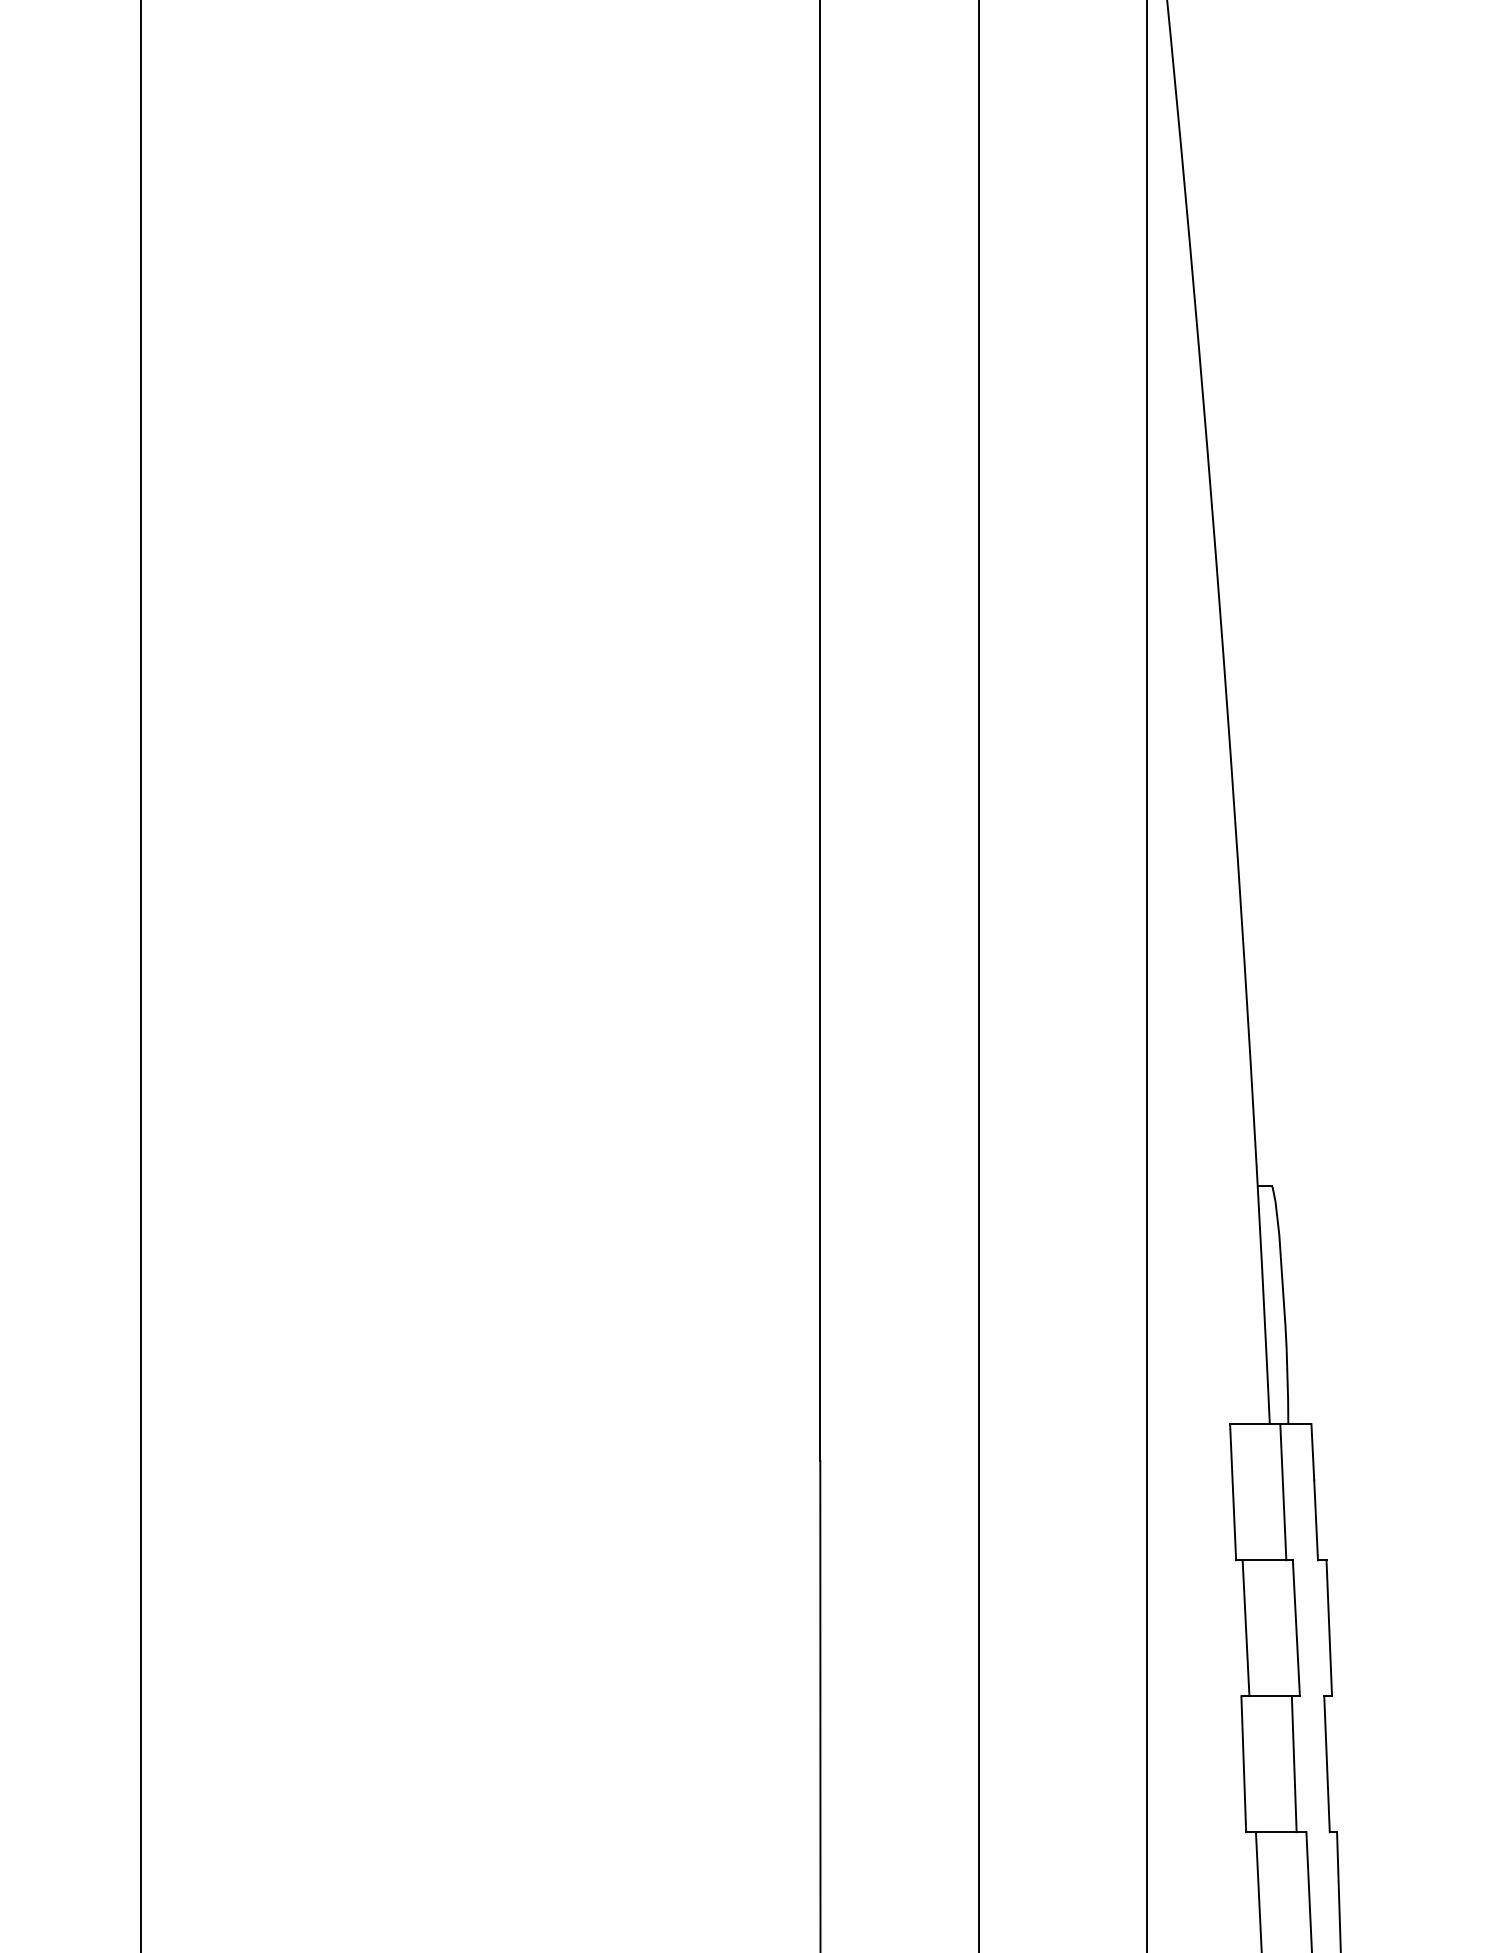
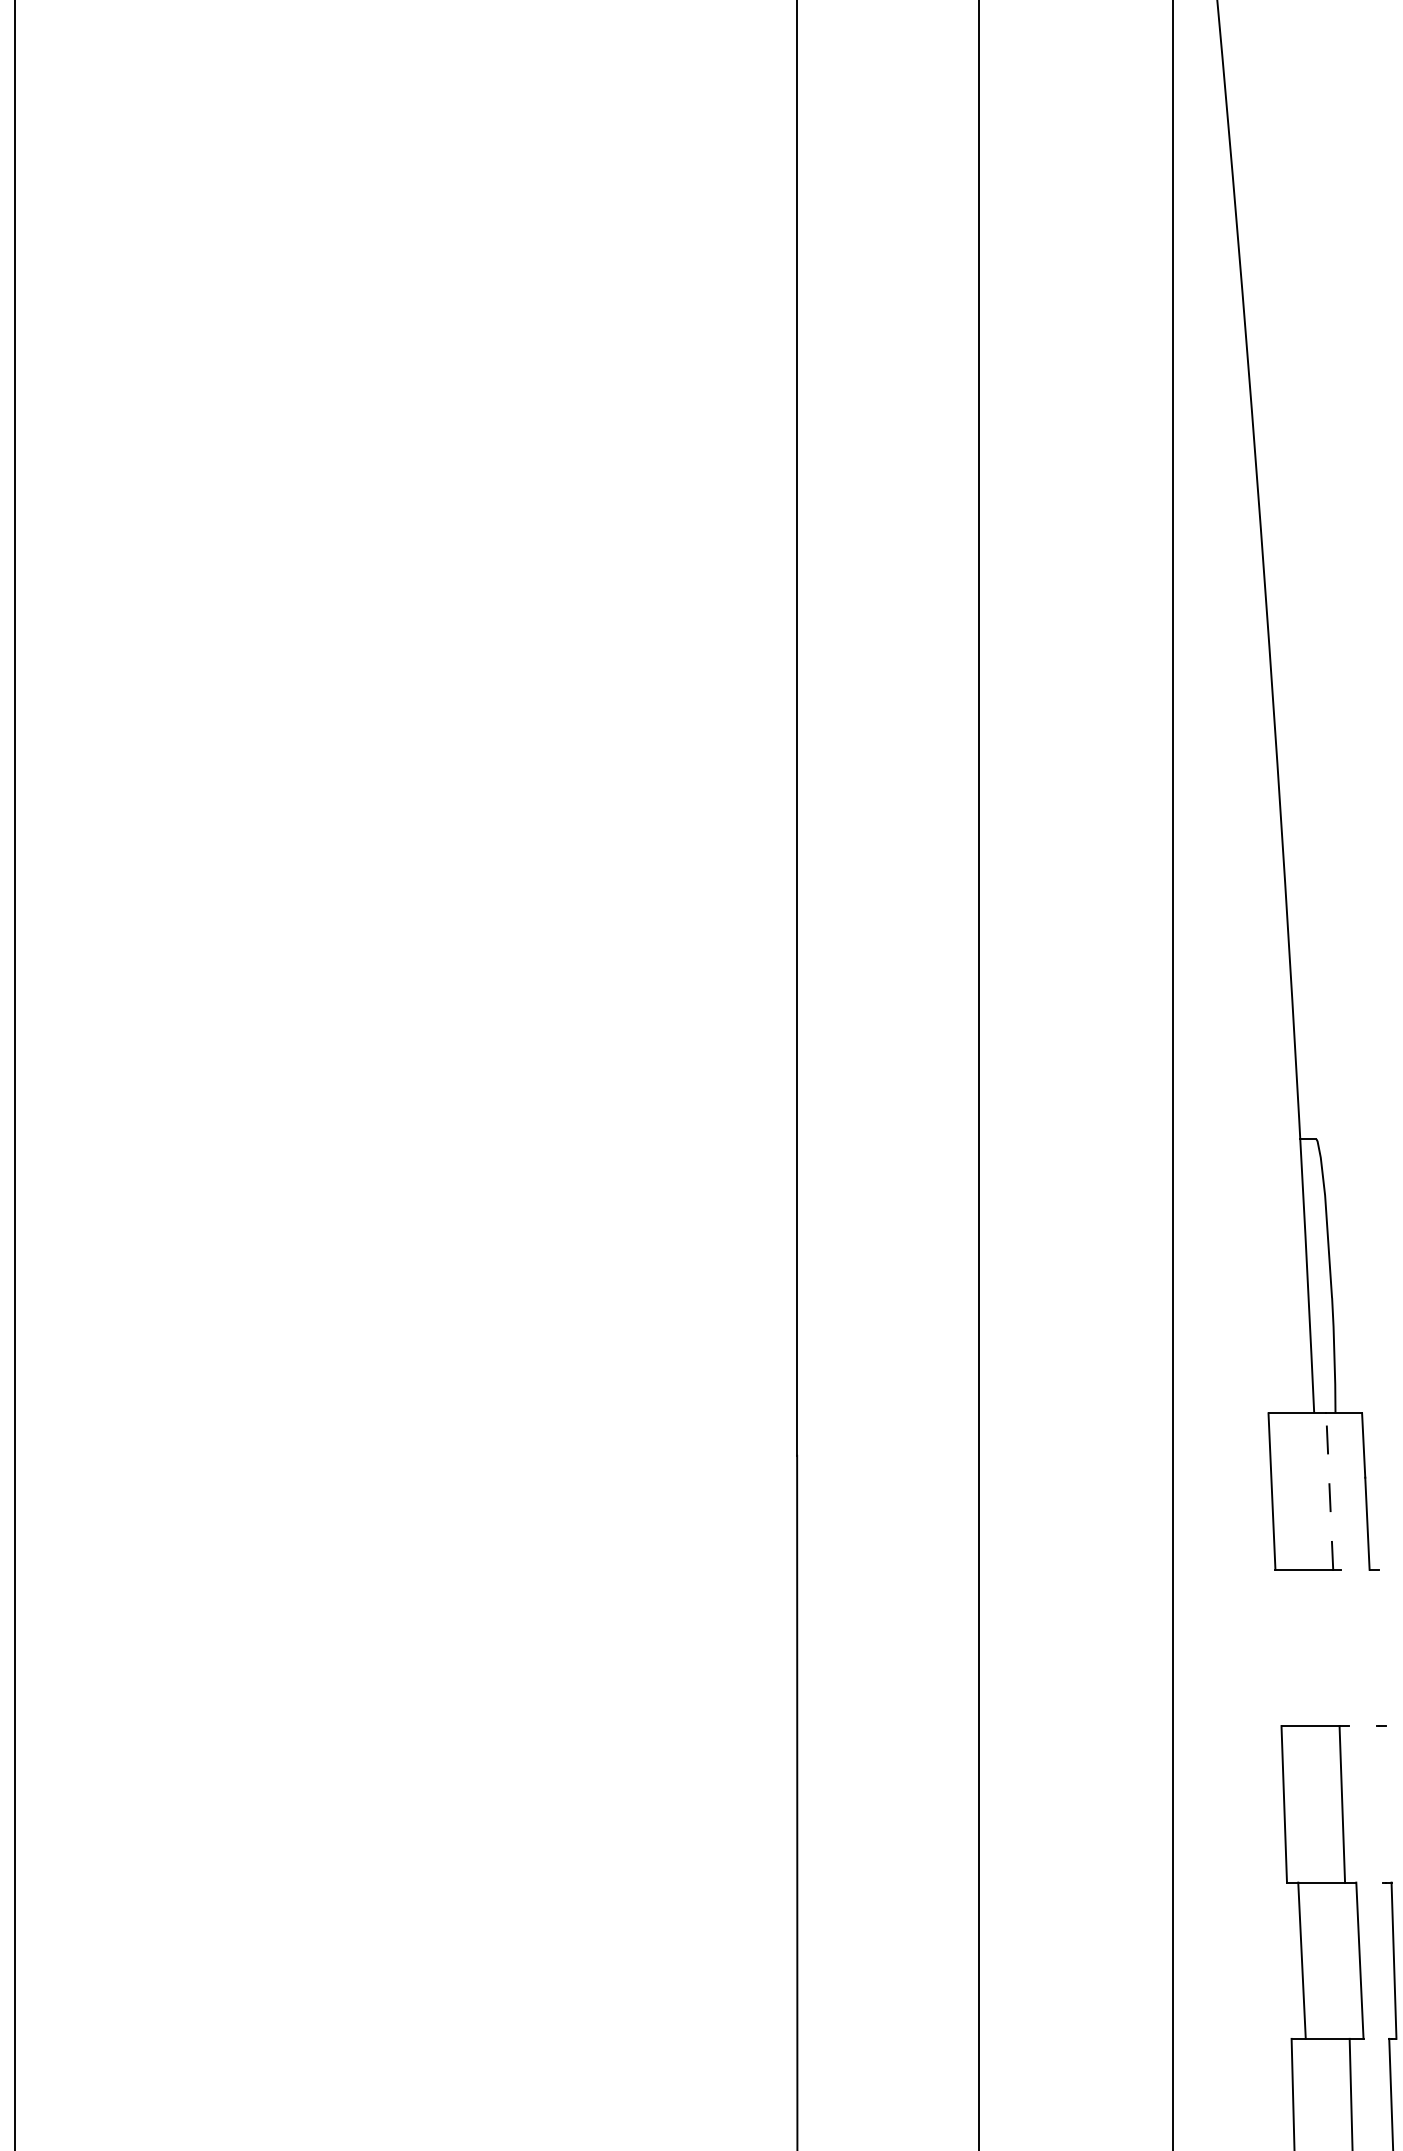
line: (1283, 1491) -> (1329, 1490), solid -> dashed
line: (1245, 1628) -> (1286, 1648), removed
line: (1295, 1628) -> (1343, 1648), removed
line: (1329, 1628) -> (1382, 1648), removed
line: (1326, 1764) -> (1379, 1804), removed

